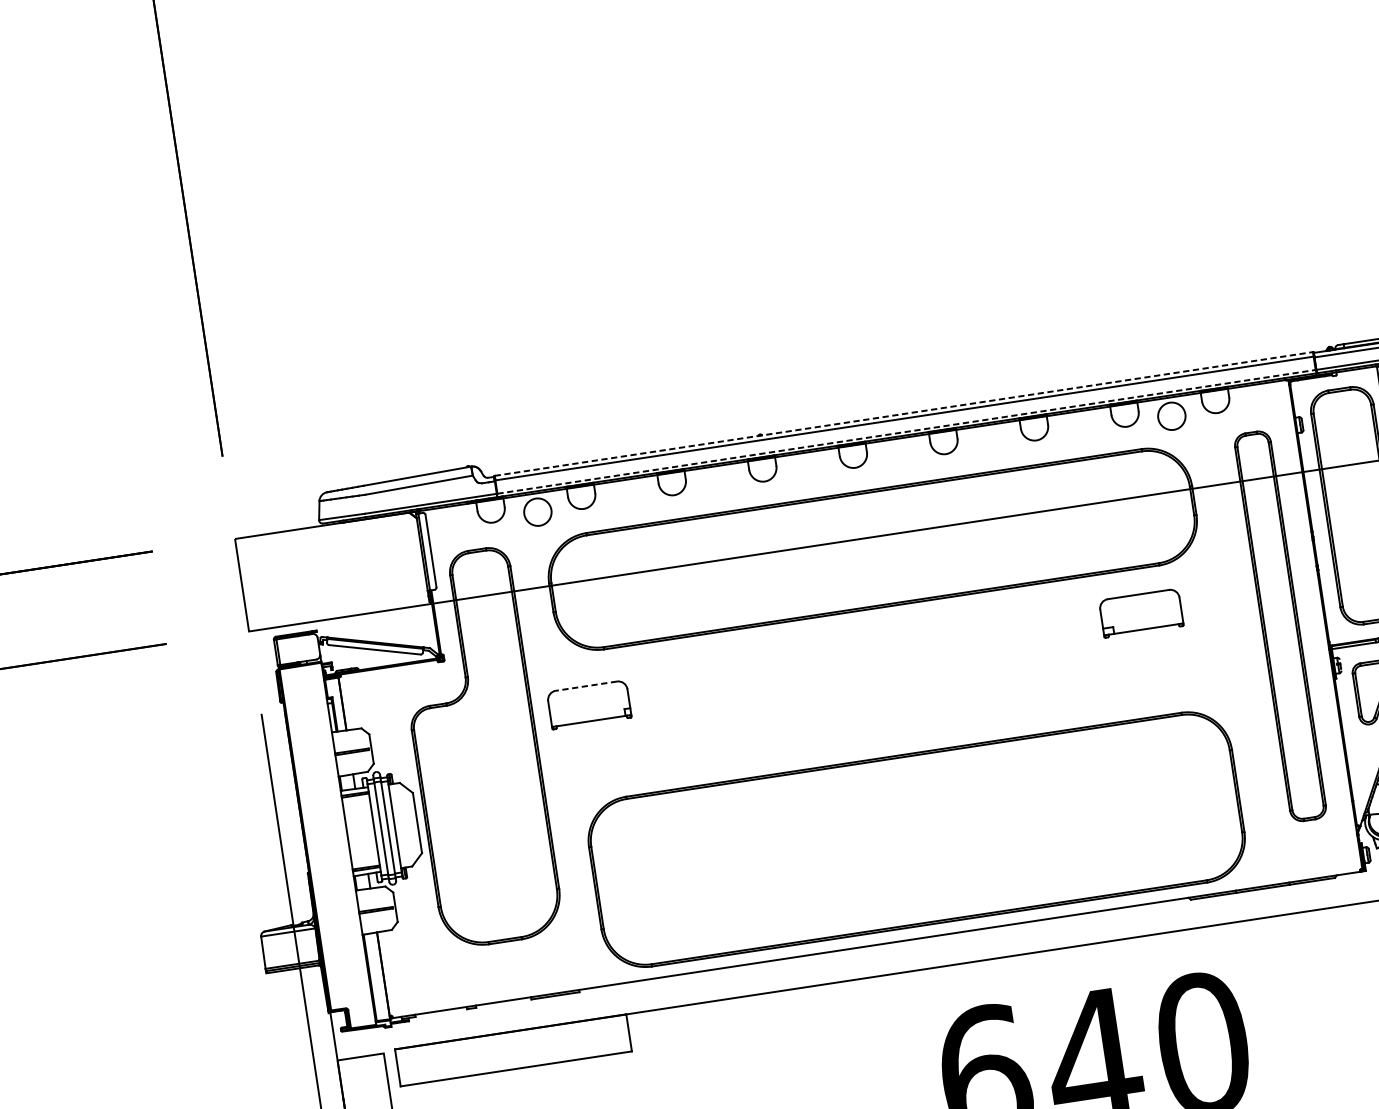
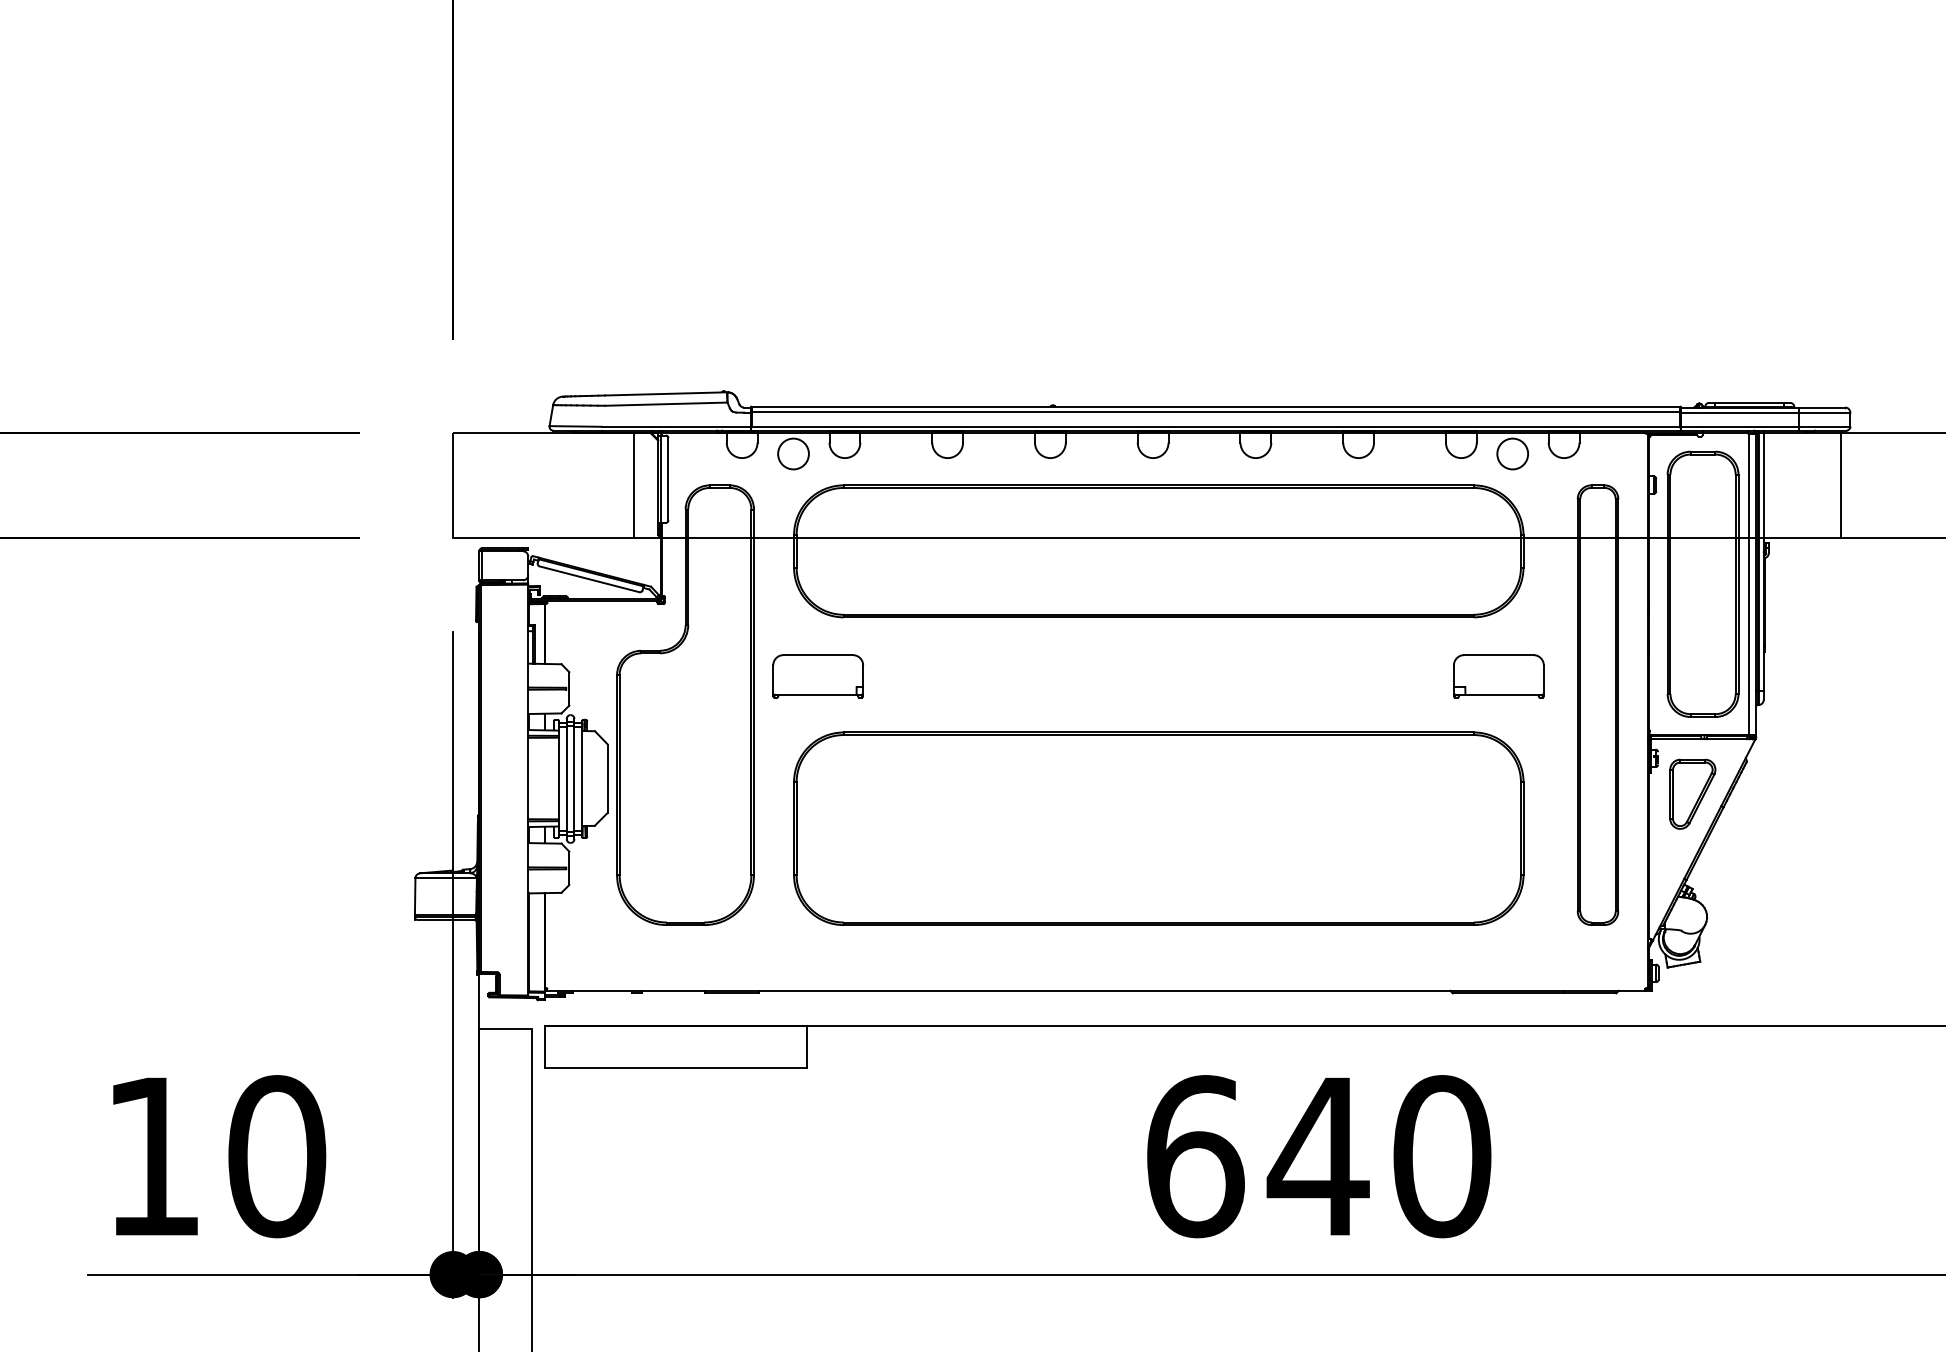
line: (904, 413) -> (1216, 406), dashed -> solid
line: (907, 431) -> (1216, 426), dashed -> solid
line: (401, 560) -> (634, 484), added
part: (1141, 613) -> (1498, 676), moved
line: (586, 686) -> (818, 655), dashed -> solid
part: (916, 839) -> (1158, 828), moved

